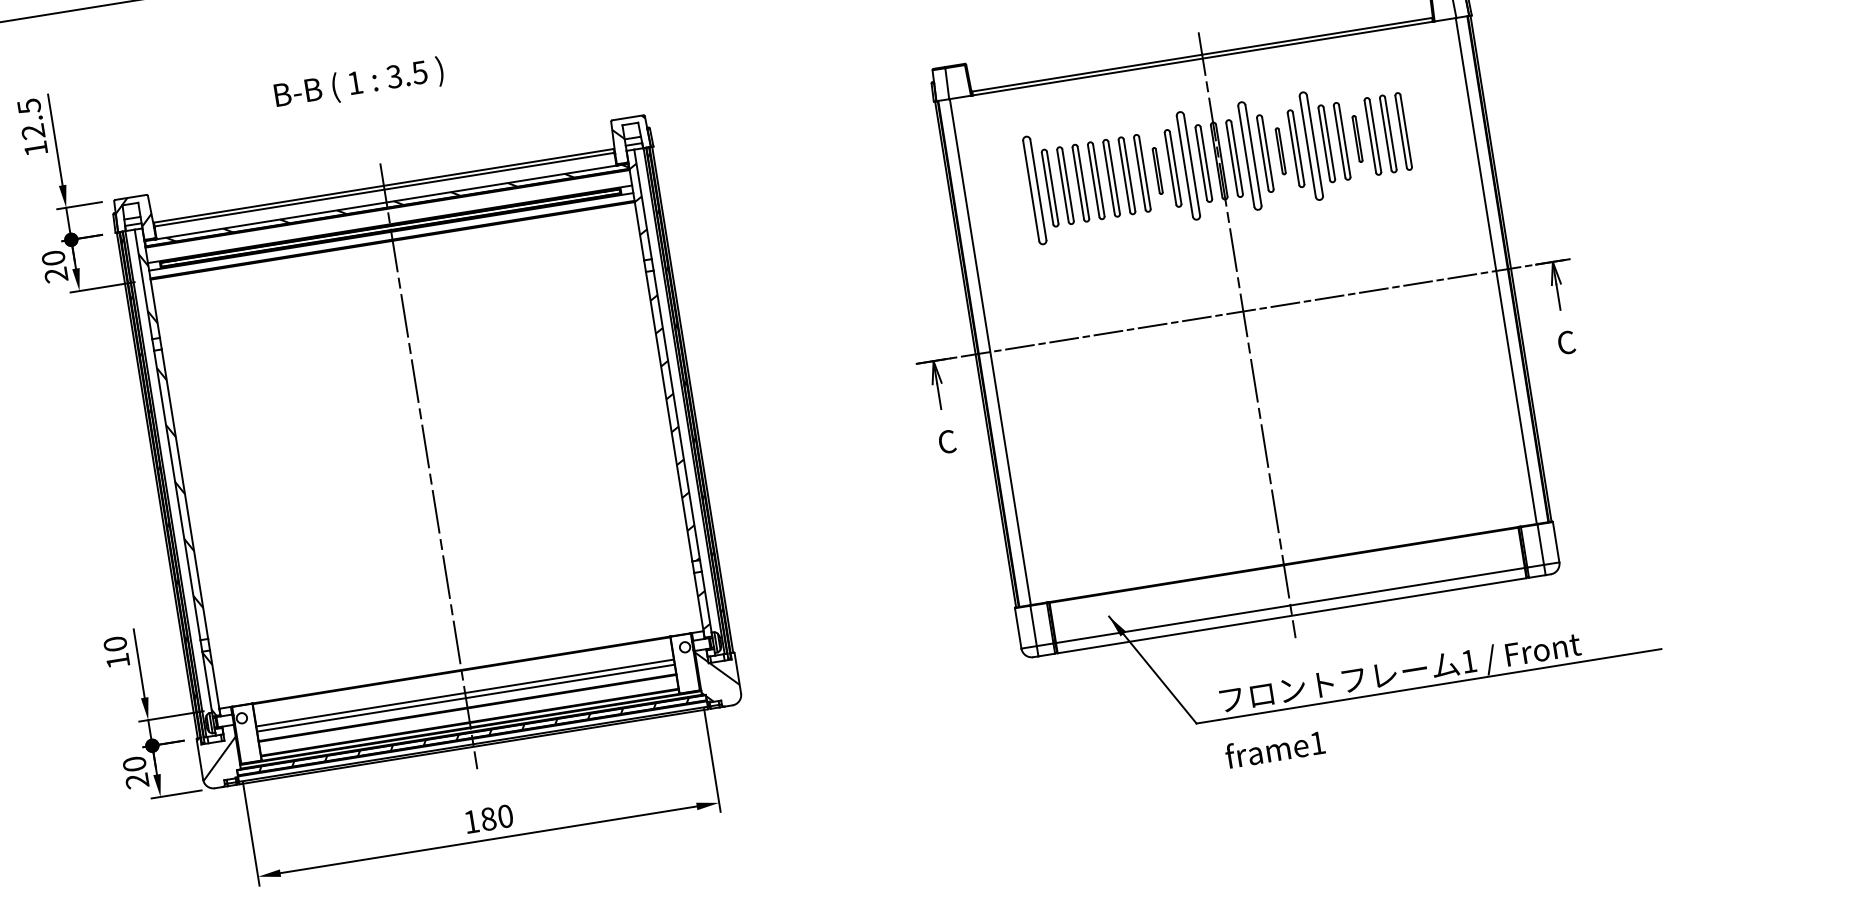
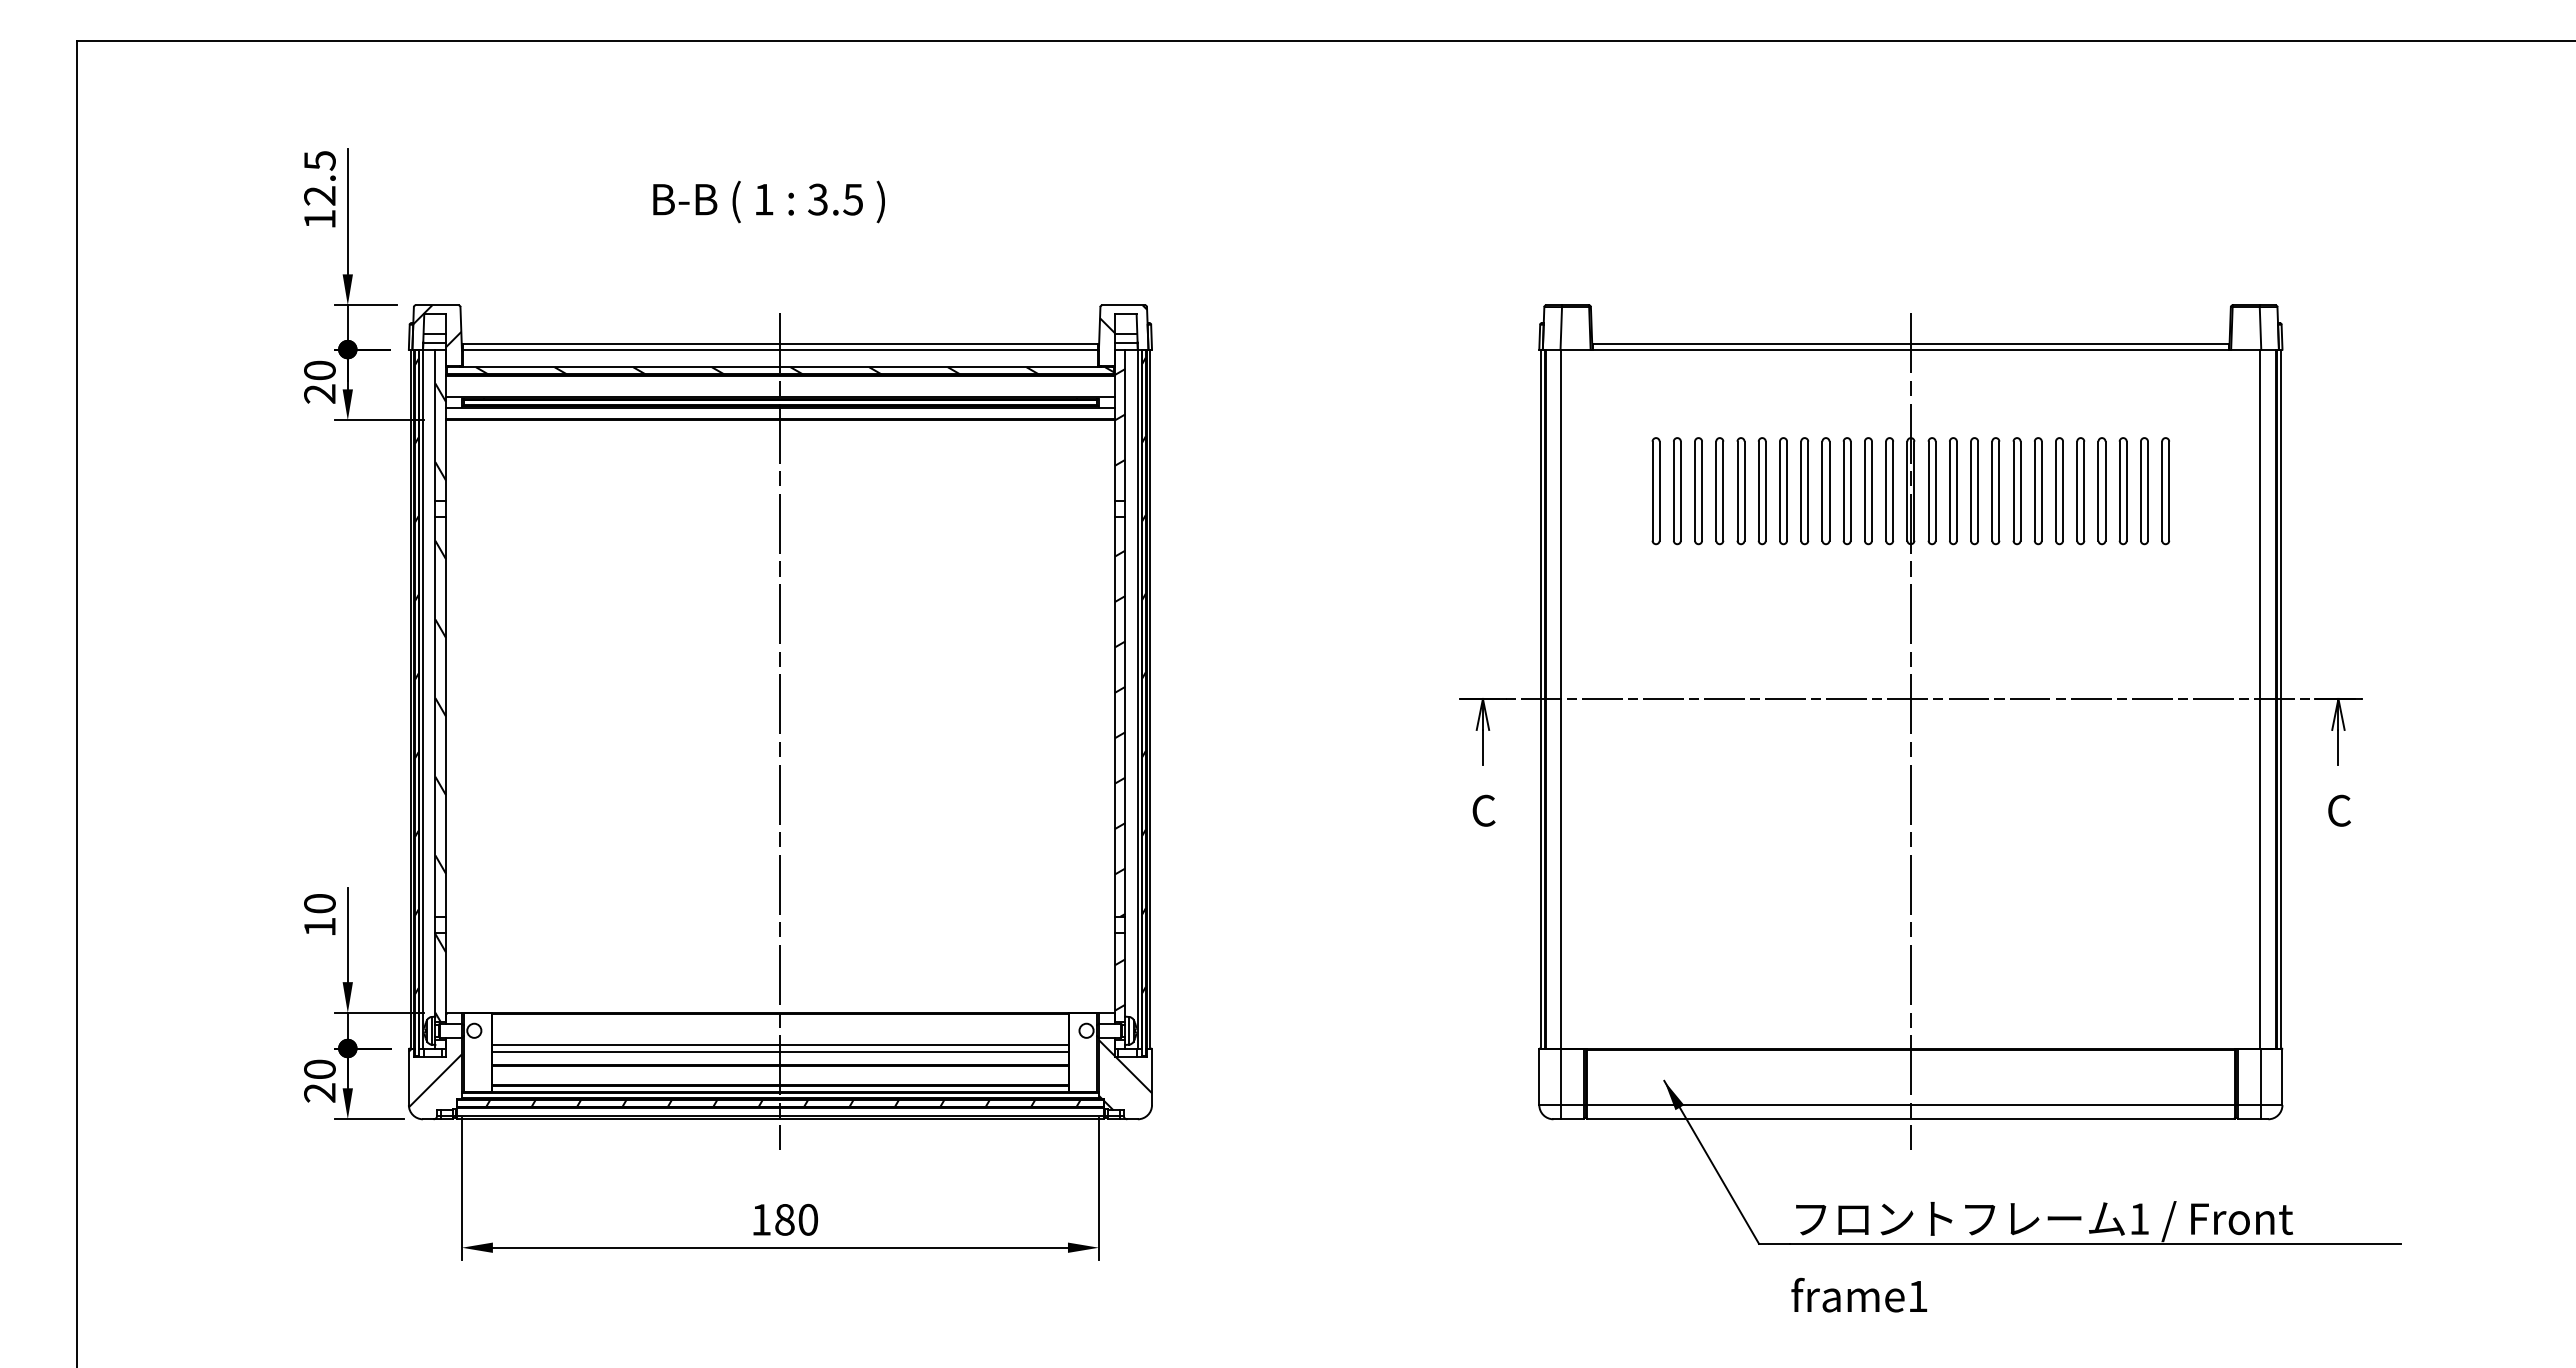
part: (1357, 139) -> (2101, 491), size x1.67
part: (1311, 146) -> (2038, 491), size x0.71
part: (1280, 151) -> (1995, 491), size x1.67
part: (1250, 156) -> (1953, 491), size x0.71
part: (1188, 166) -> (1868, 491), size x0.71
part: (1157, 171) -> (1825, 491), size x1.67
part: (1034, 190) -> (1655, 491), size x0.71

